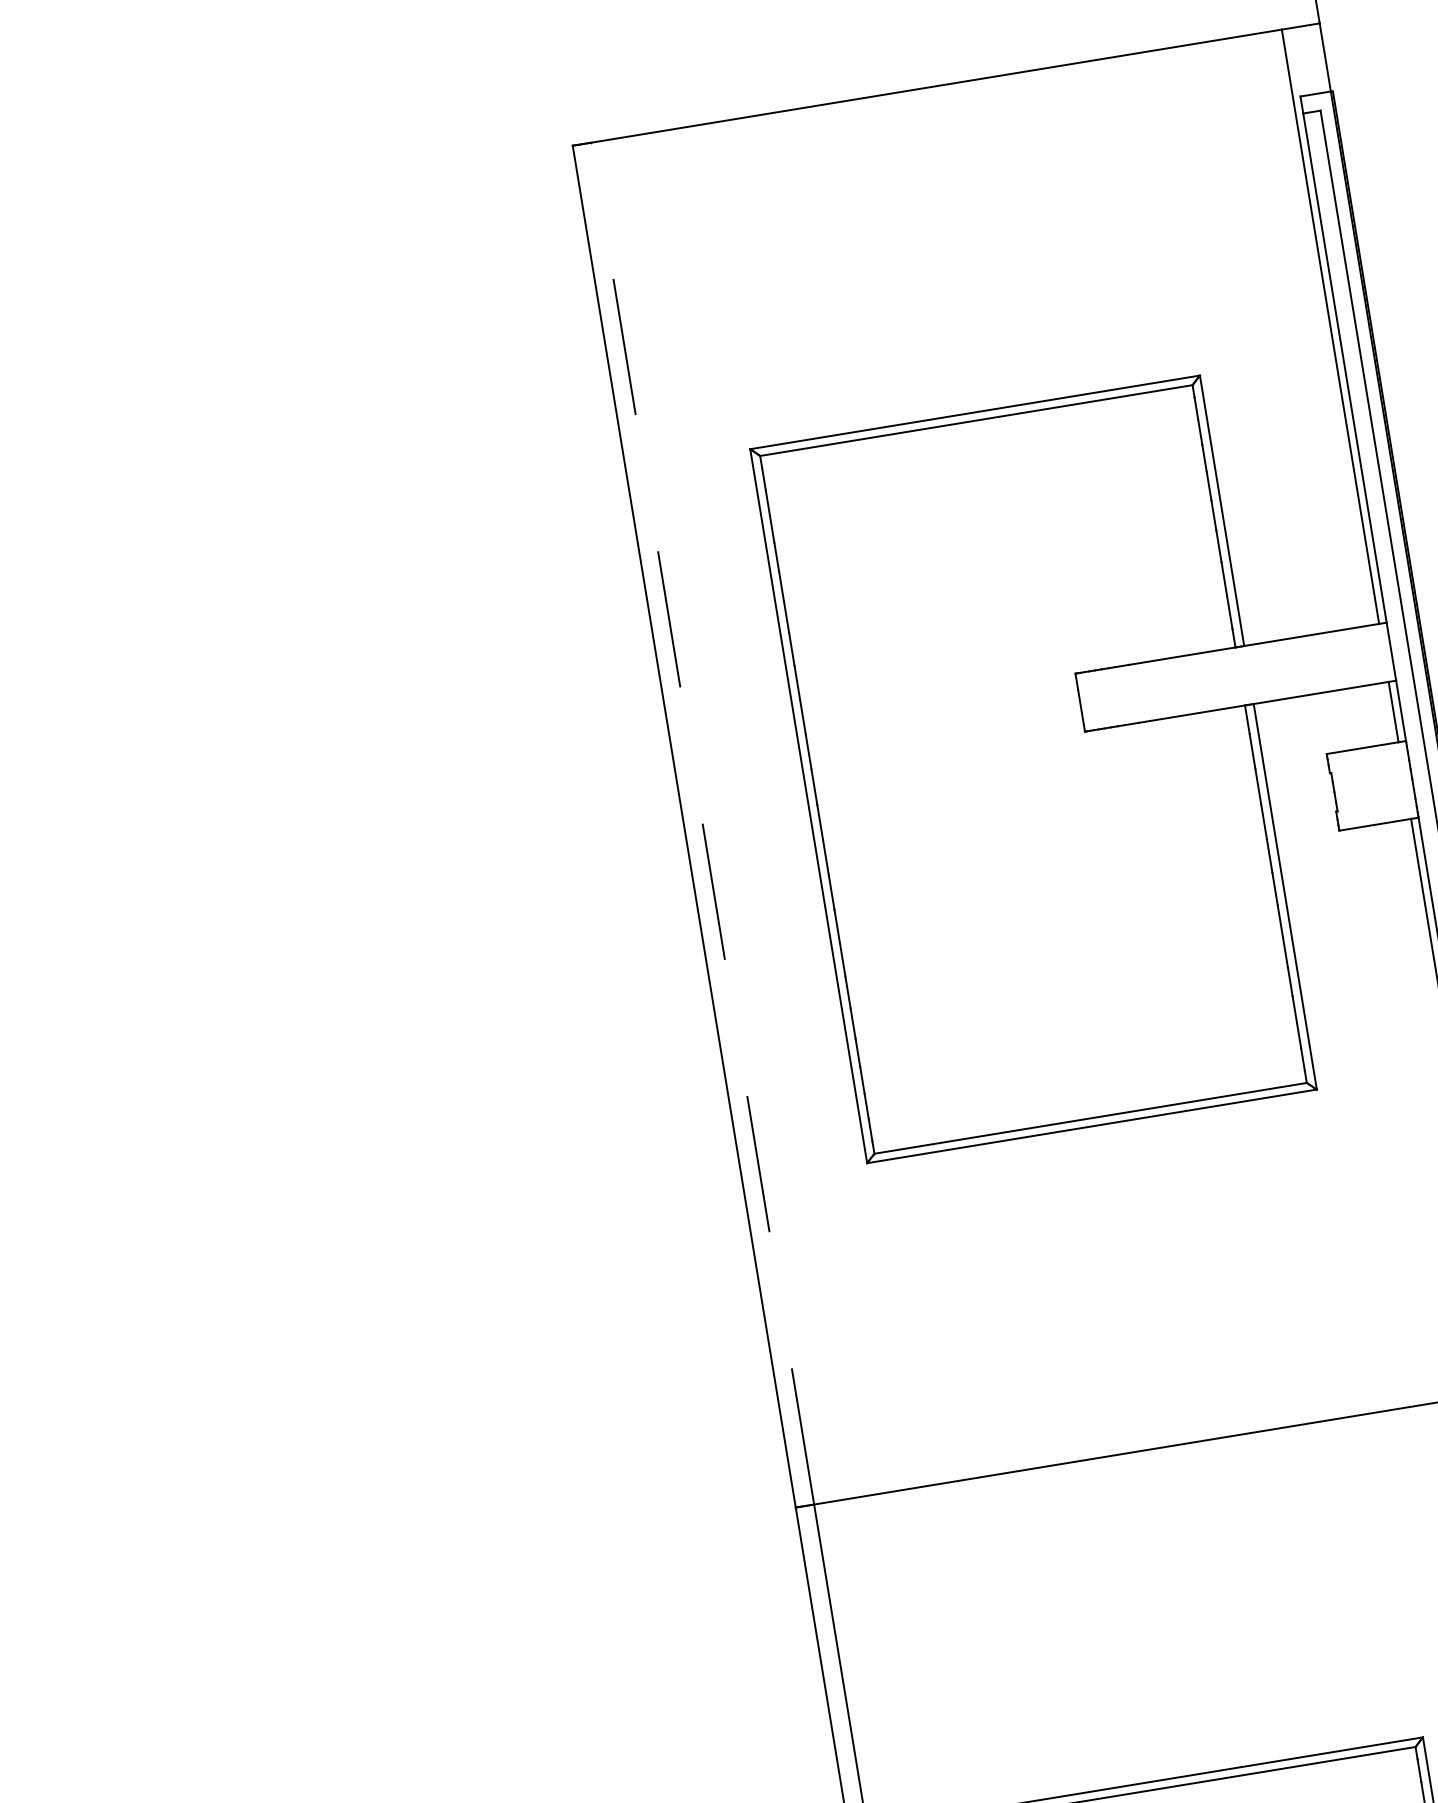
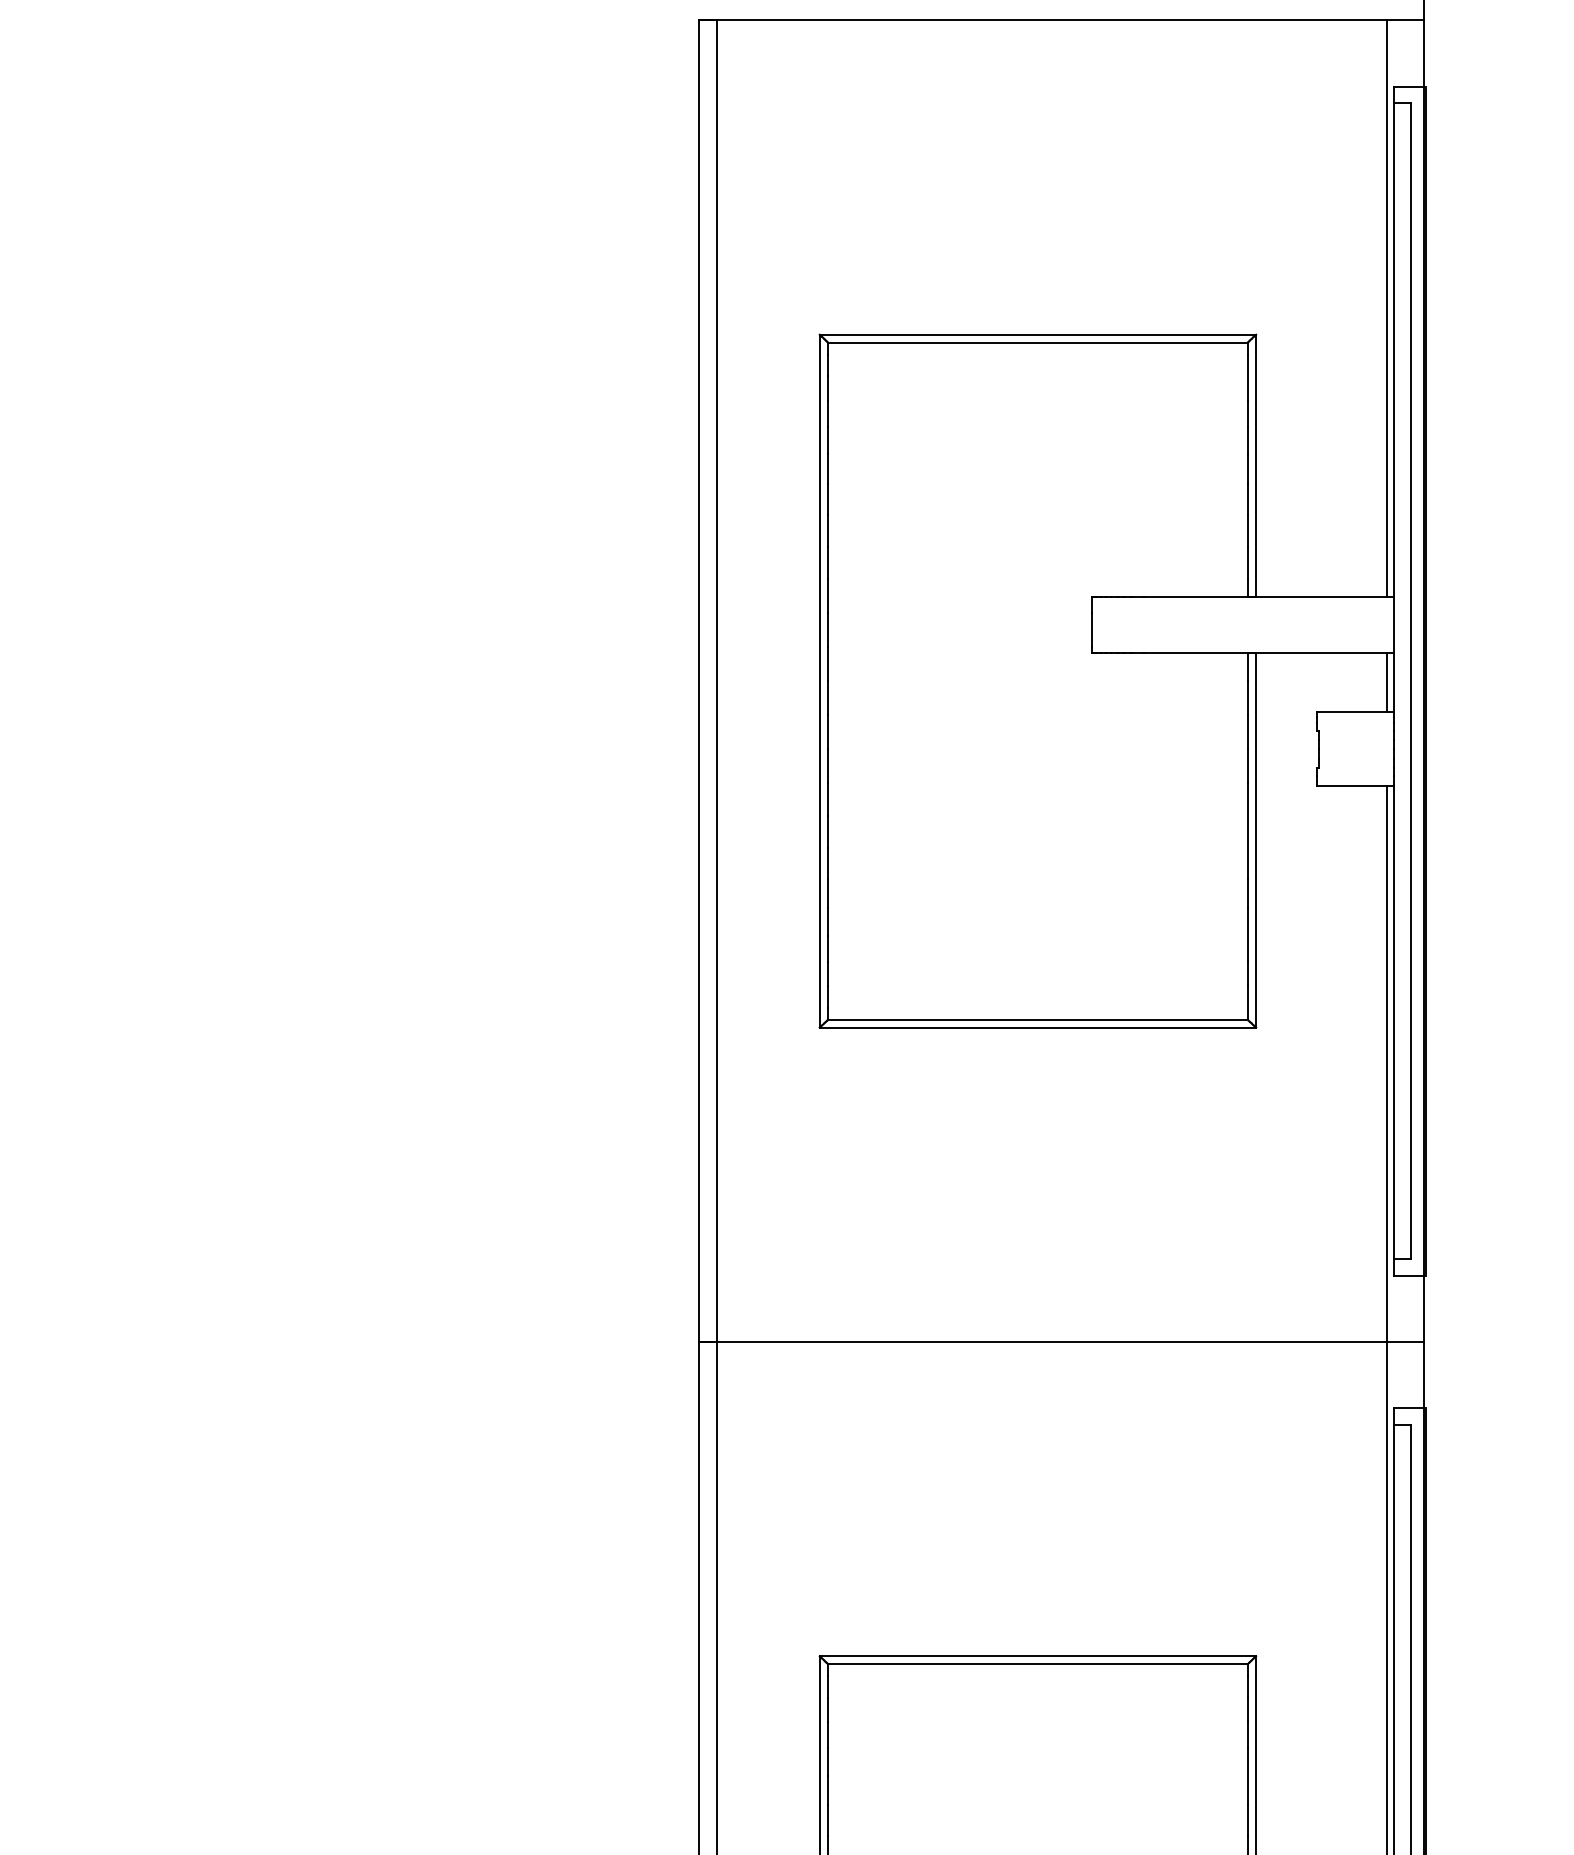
line: (702, 823) -> (716, 681), dashed -> solid

